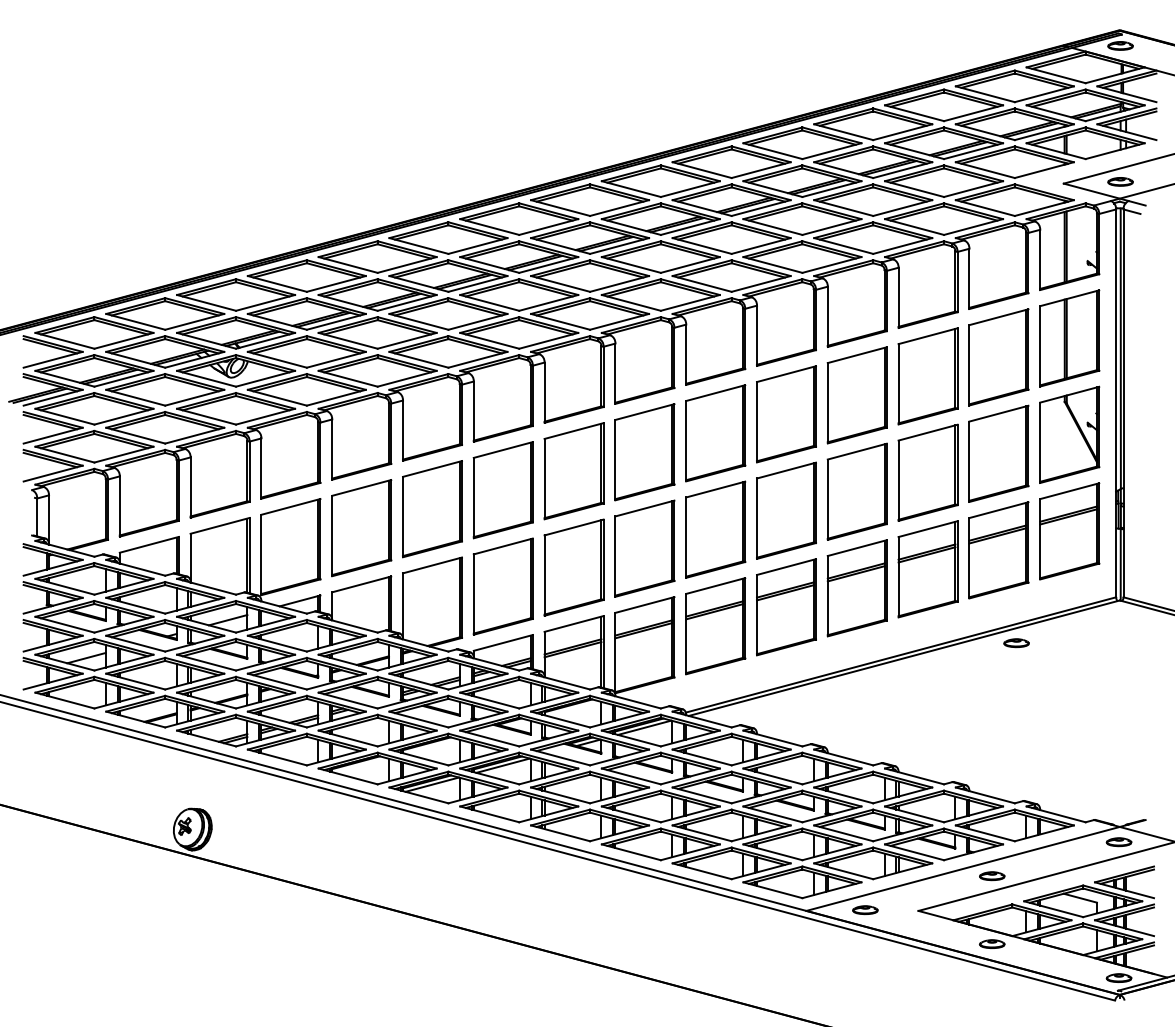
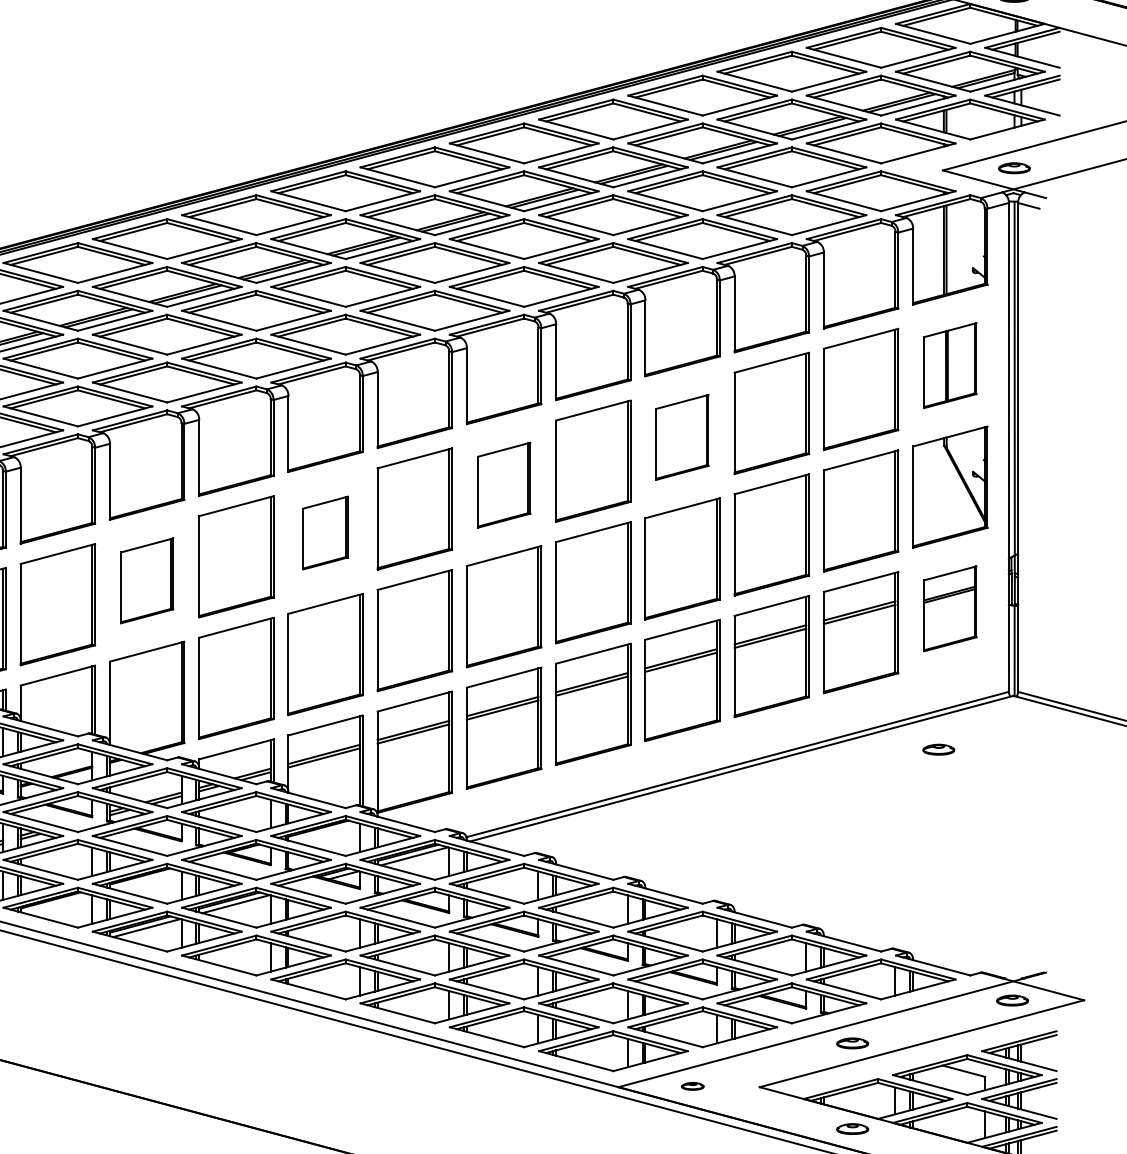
part: (1069, 338) -> (950, 365), size x0.7
part: (856, 395) -> (681, 437), size x0.7
part: (715, 433) -> (503, 485), size x0.7
part: (573, 471) -> (324, 533), size x0.6
part: (432, 509) -> (147, 581), size x0.7
part: (1069, 531) -> (950, 608), size x0.7
part: (1016, 643) -> (938, 750), moved
part: (865, 910) -> (692, 1086), size x0.7

